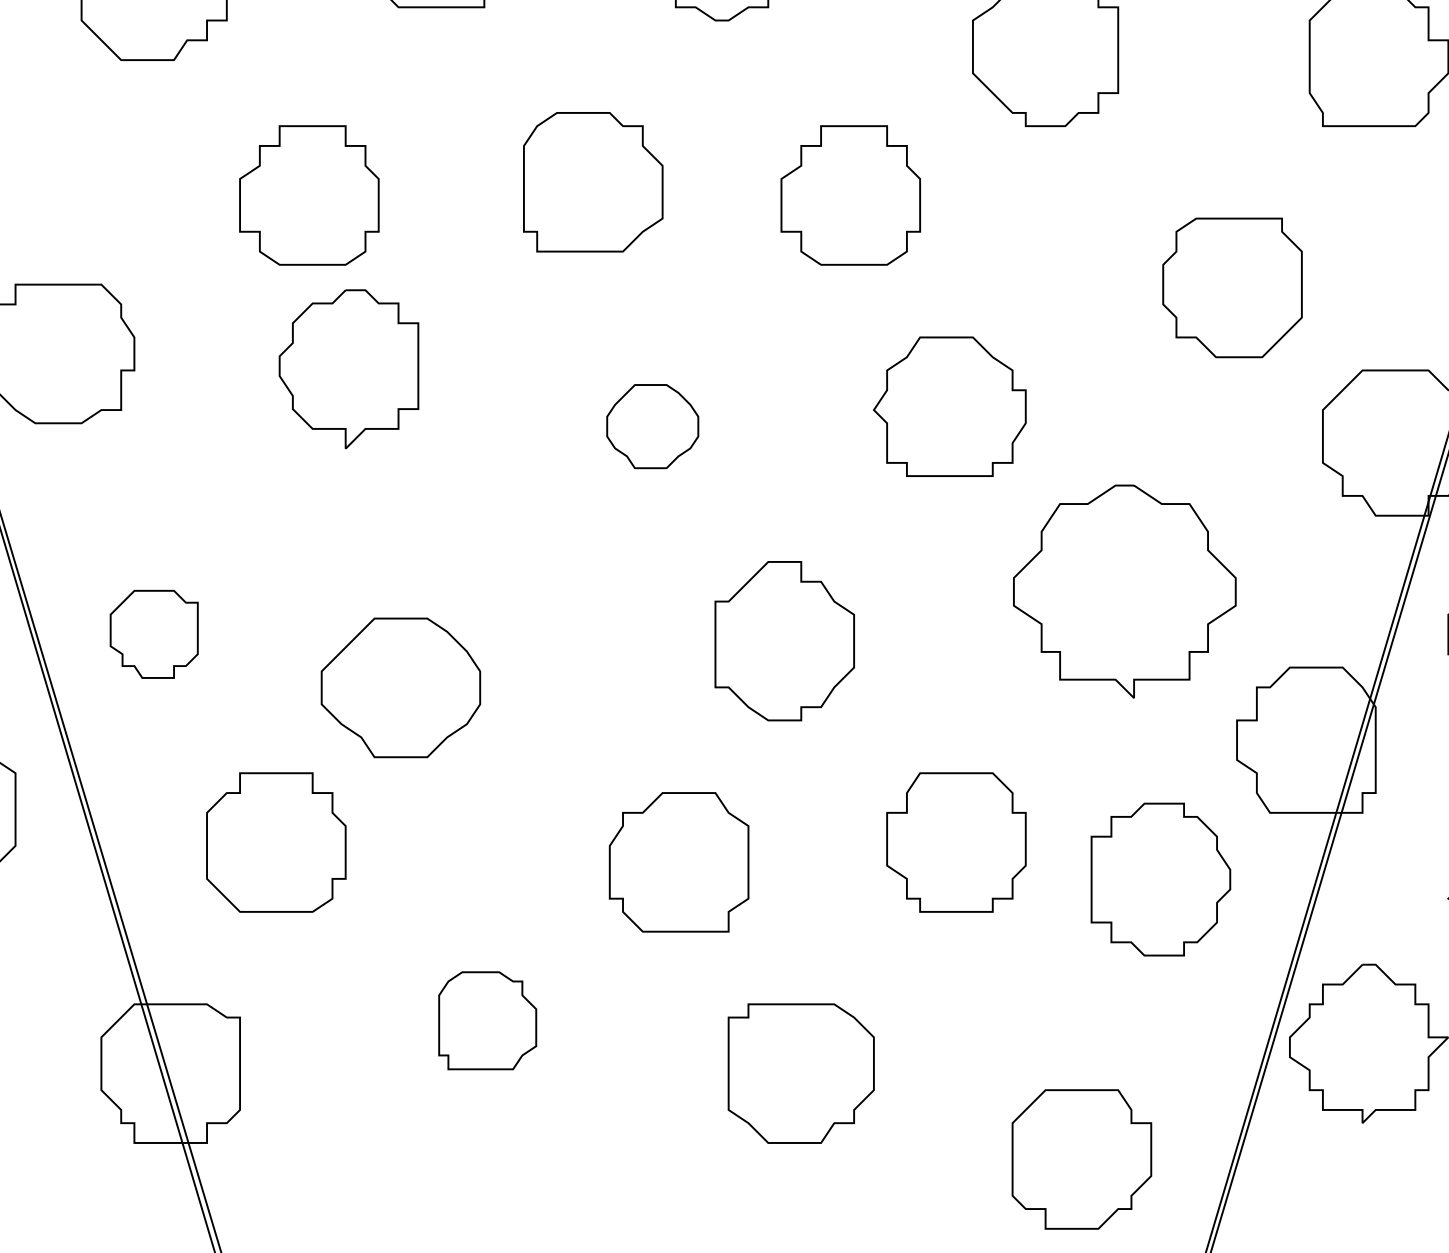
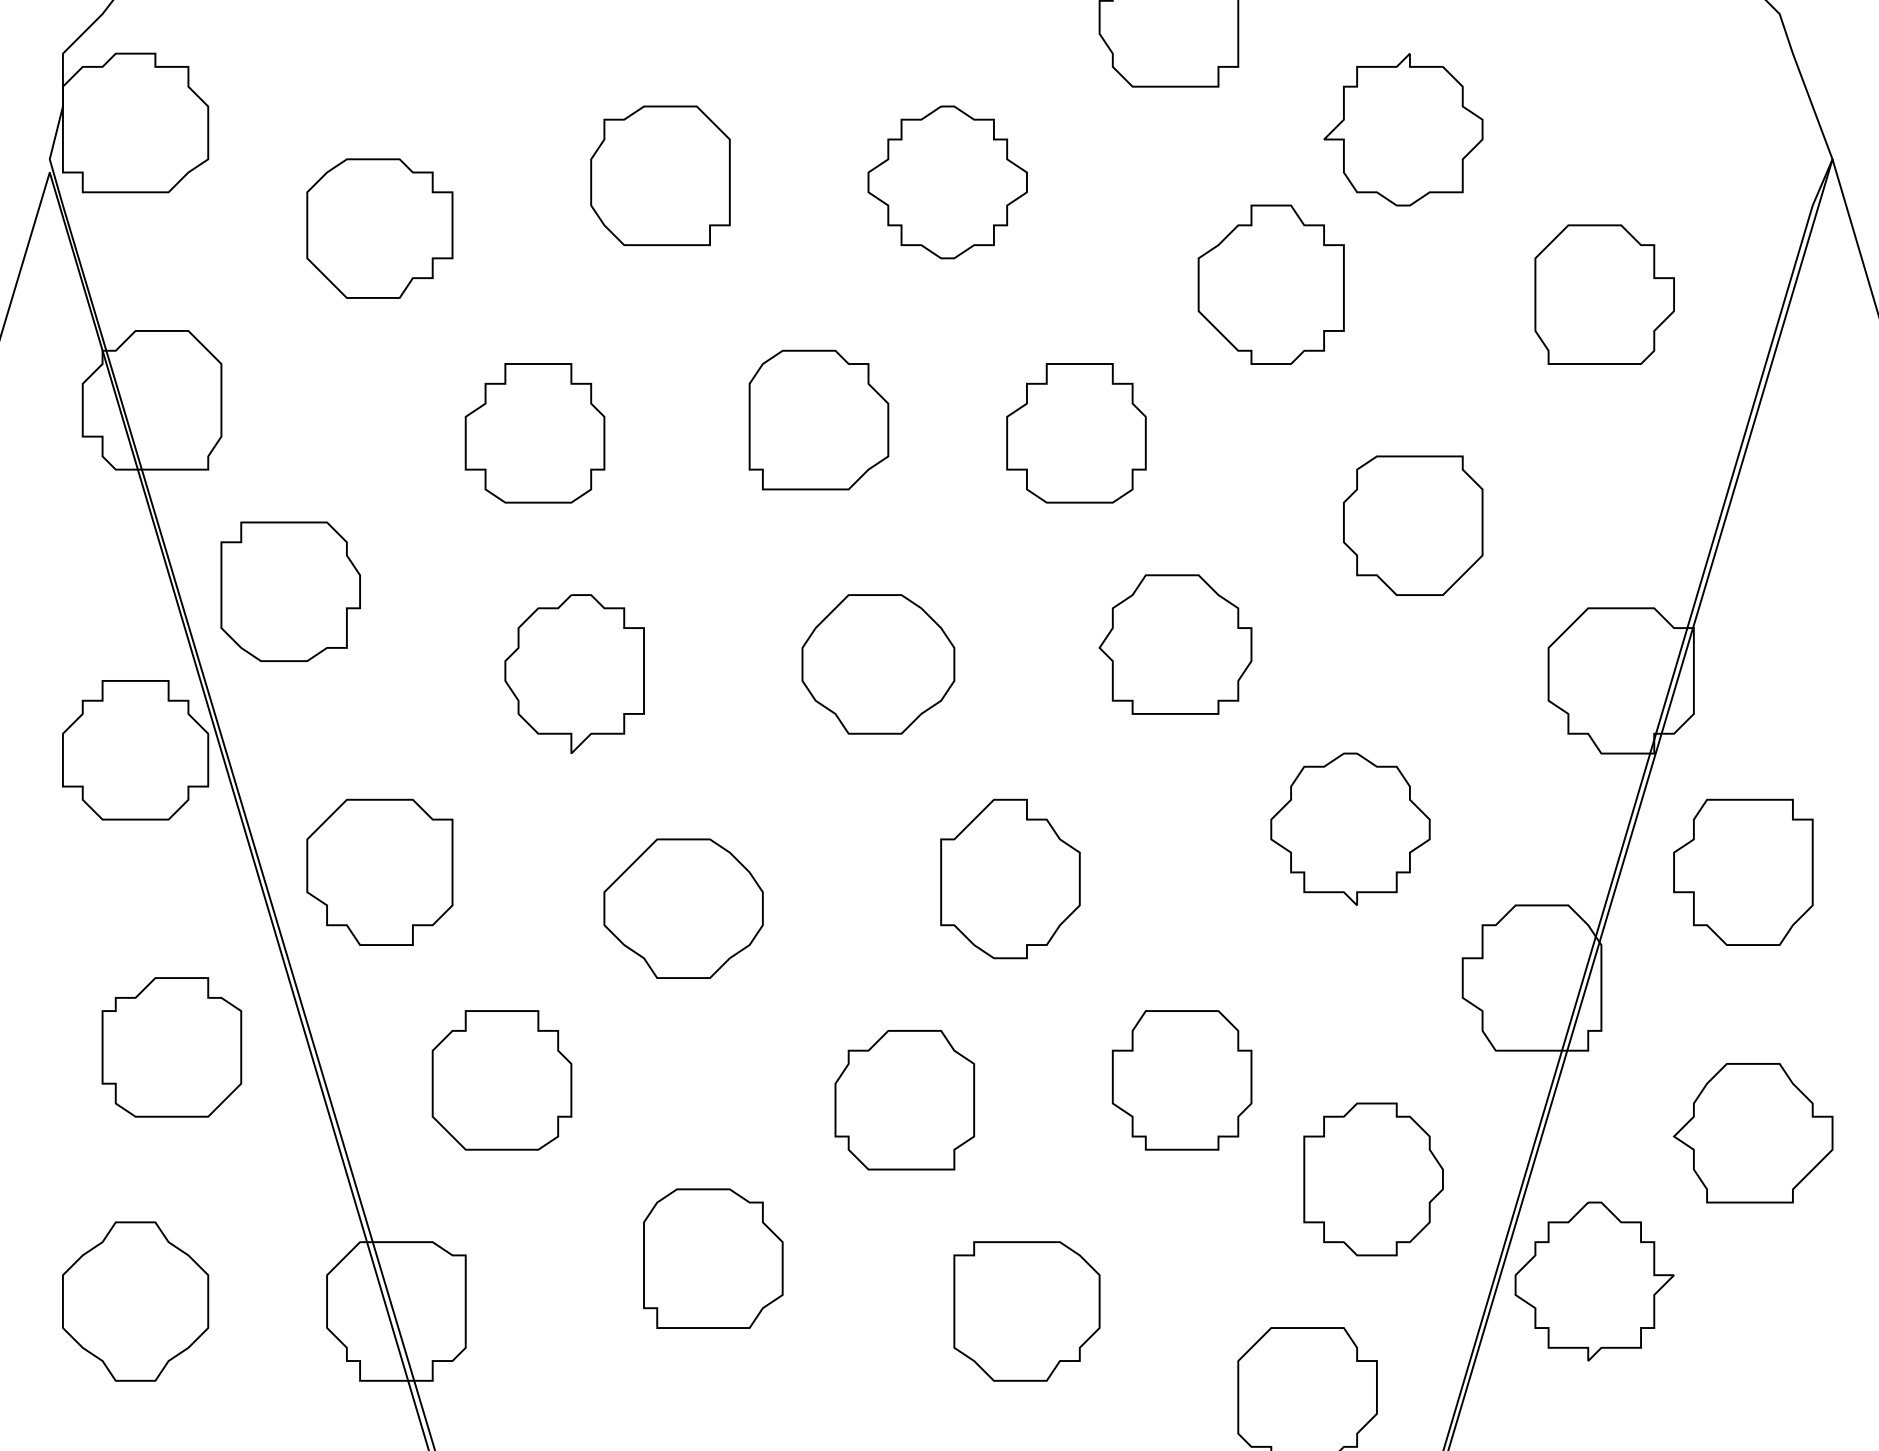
part: (1232, 287) -> (1413, 525), moved
part: (348, 368) -> (574, 673), moved
part: (652, 426) -> (878, 664), size x1.67
part: (1124, 590) -> (1350, 828), size x0.71
part: (153, 633) -> (379, 871), size x1.67
part: (400, 687) -> (683, 908), moved
part: (1160, 879) -> (1373, 1179), moved
part: (487, 1020) -> (713, 1258), size x1.43

